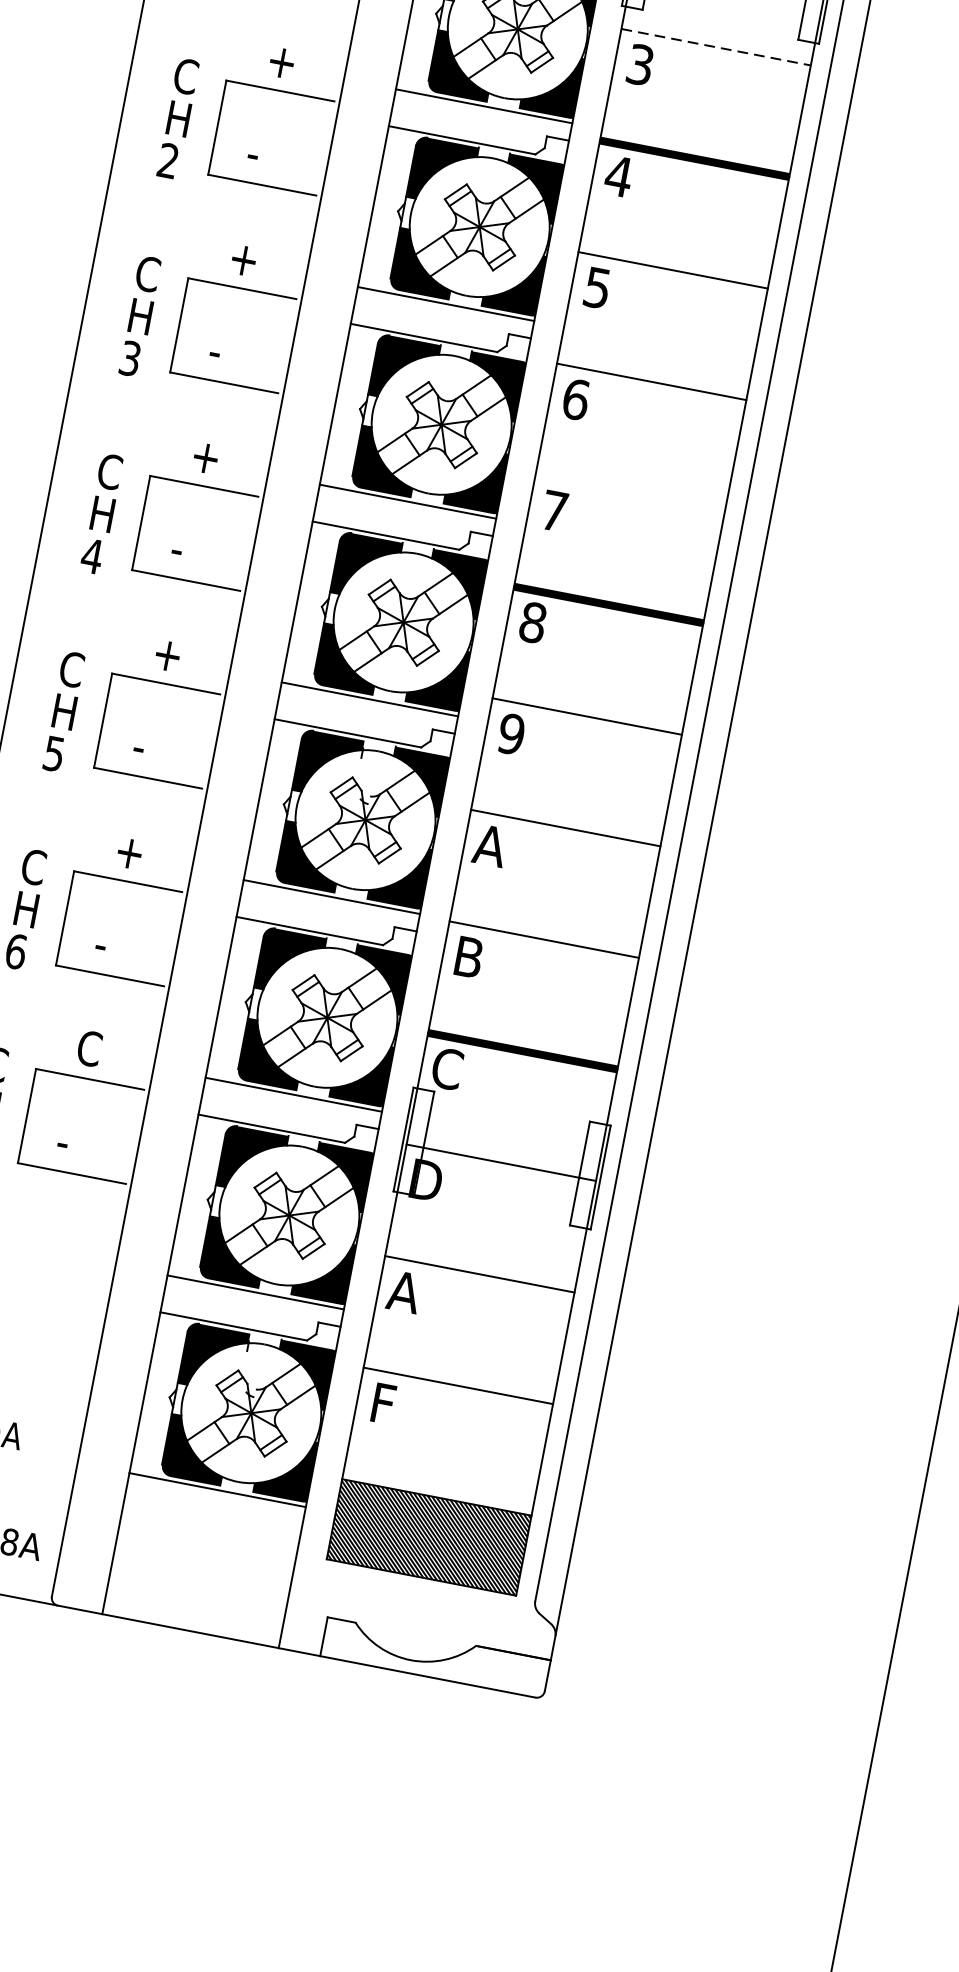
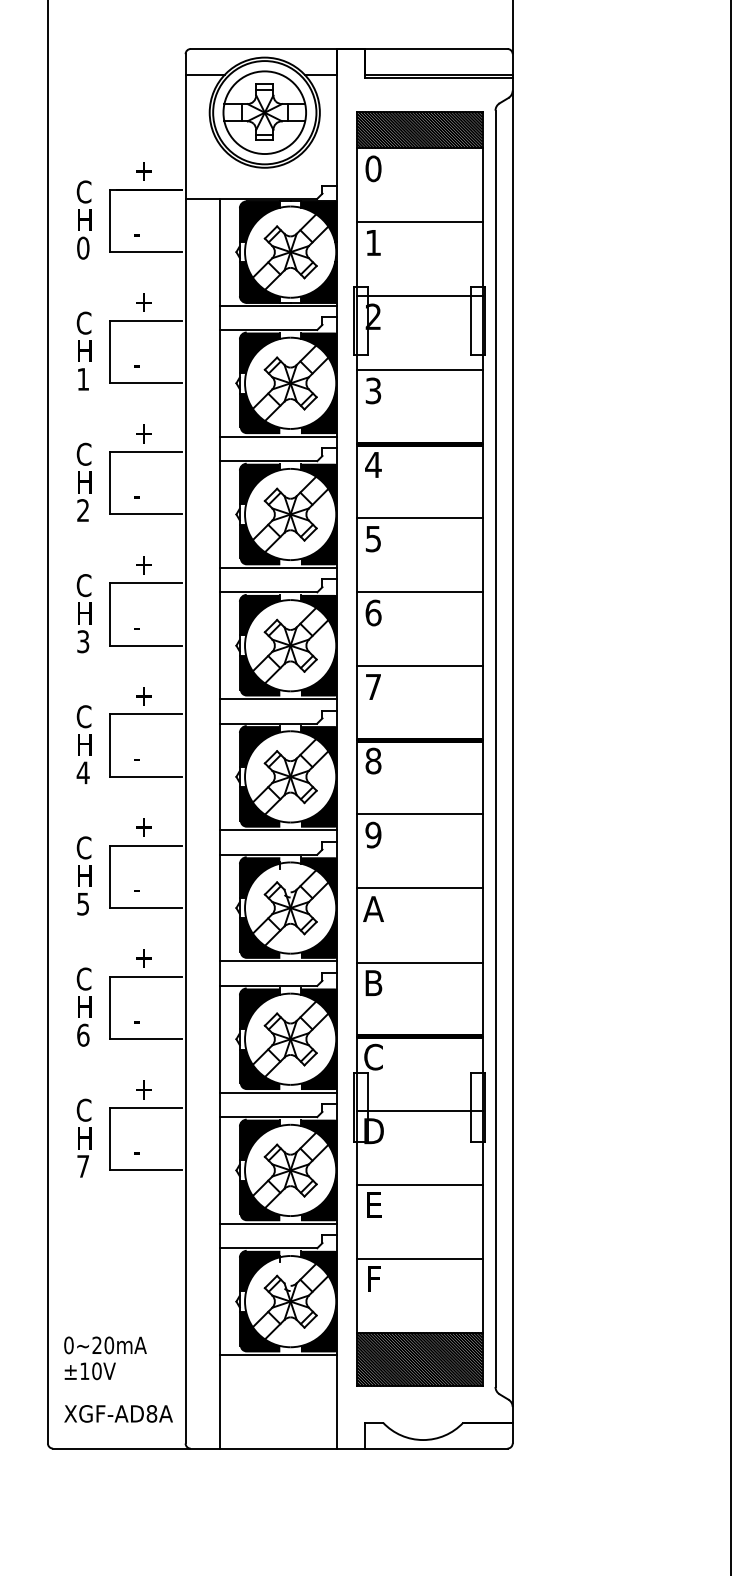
line: (715, 47) -> (419, 370), dashed -> solid
line: (629, 493) -> (419, 666), added
text: (90, 1047) -> (142, 1087), C -> +
text: (404, 1292) -> (373, 1205), A -> E

